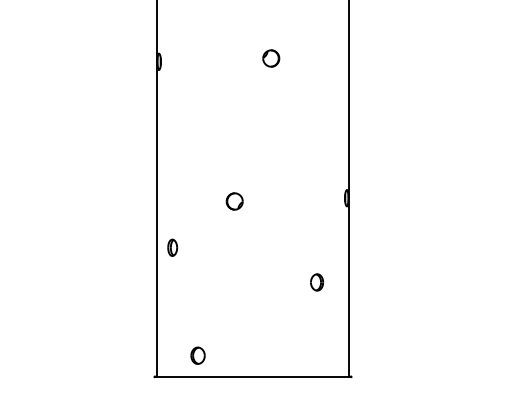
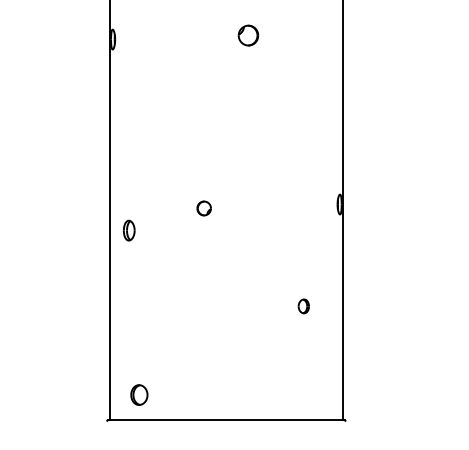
part: (234, 201) -> (204, 208), size x0.7
part: (172, 247) -> (129, 230), moved
part: (316, 282) -> (303, 306), size x0.7
part: (197, 355) -> (138, 394), moved

